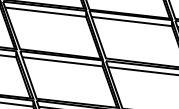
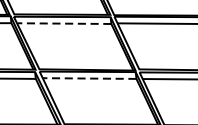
line: (45, 12) -> (64, 23), solid -> dashed
line: (62, 61) -> (89, 78), solid -> dashed

